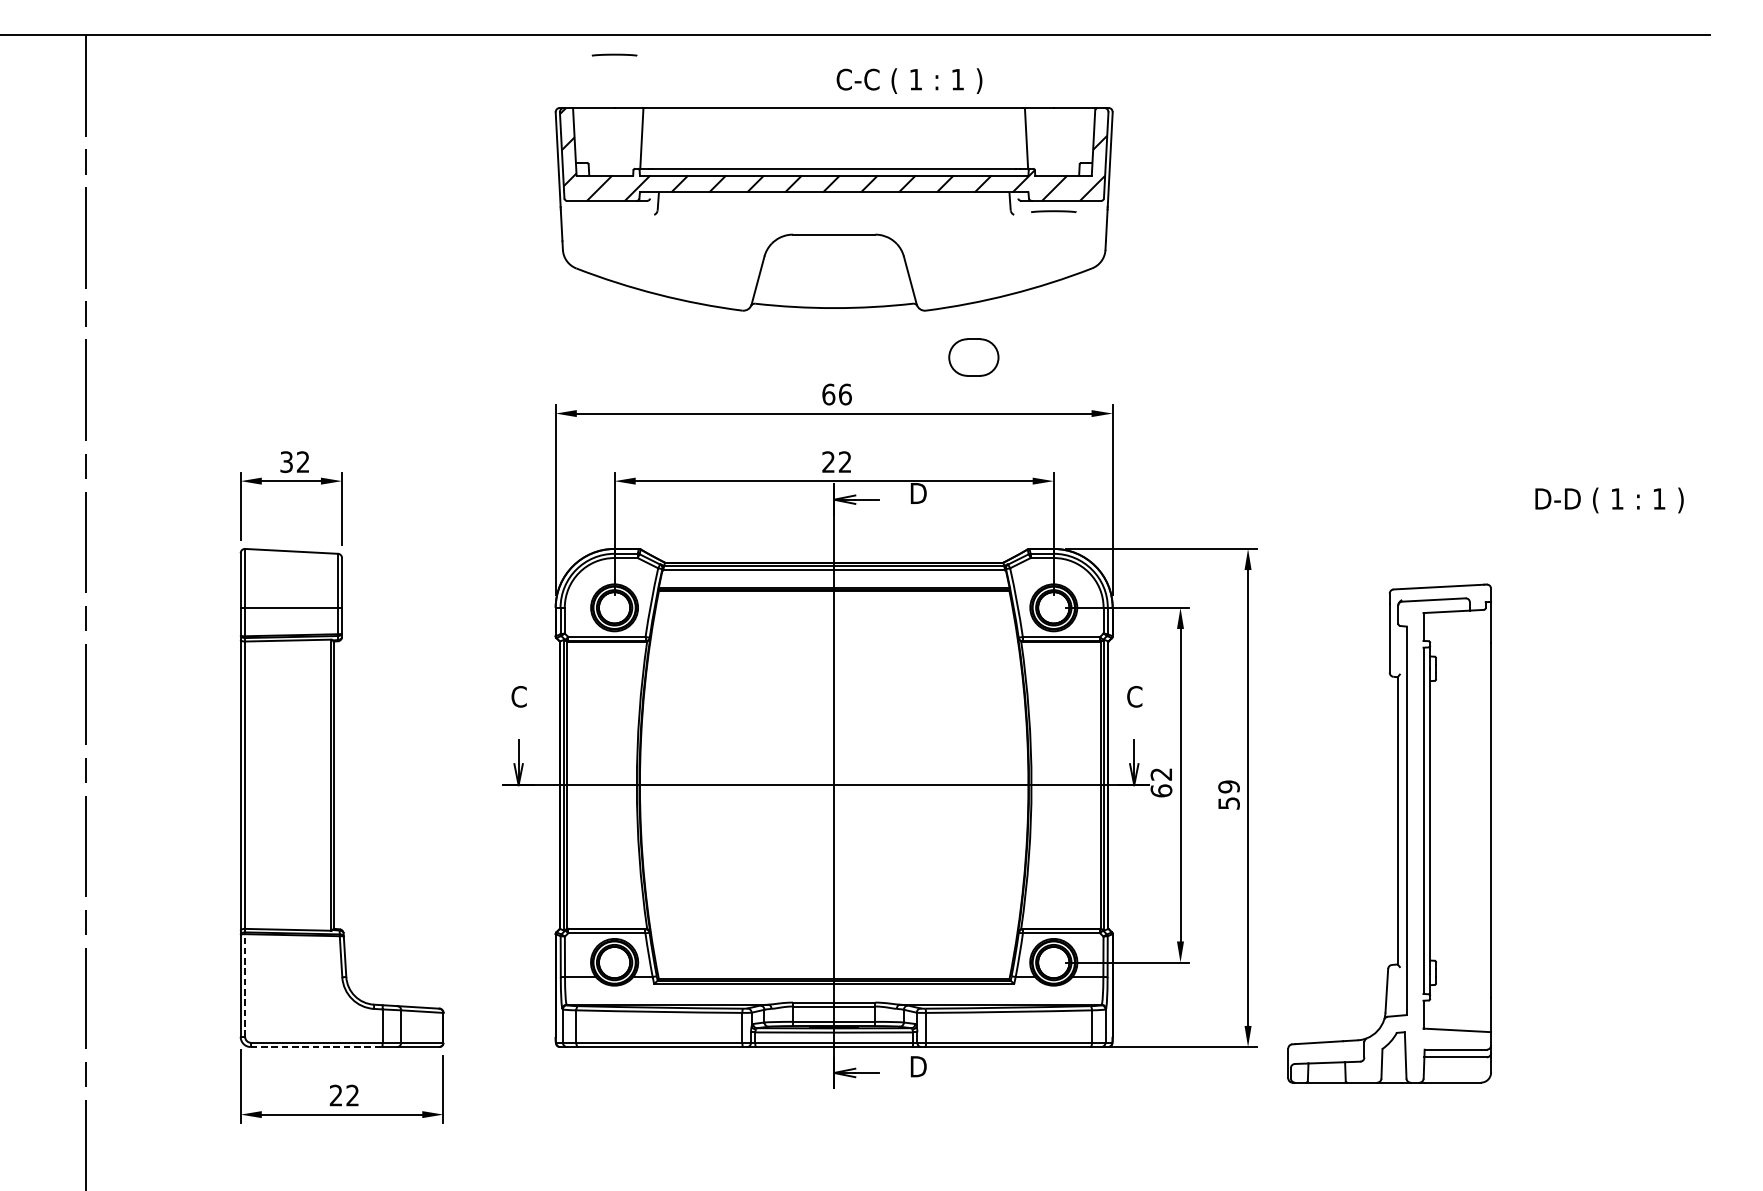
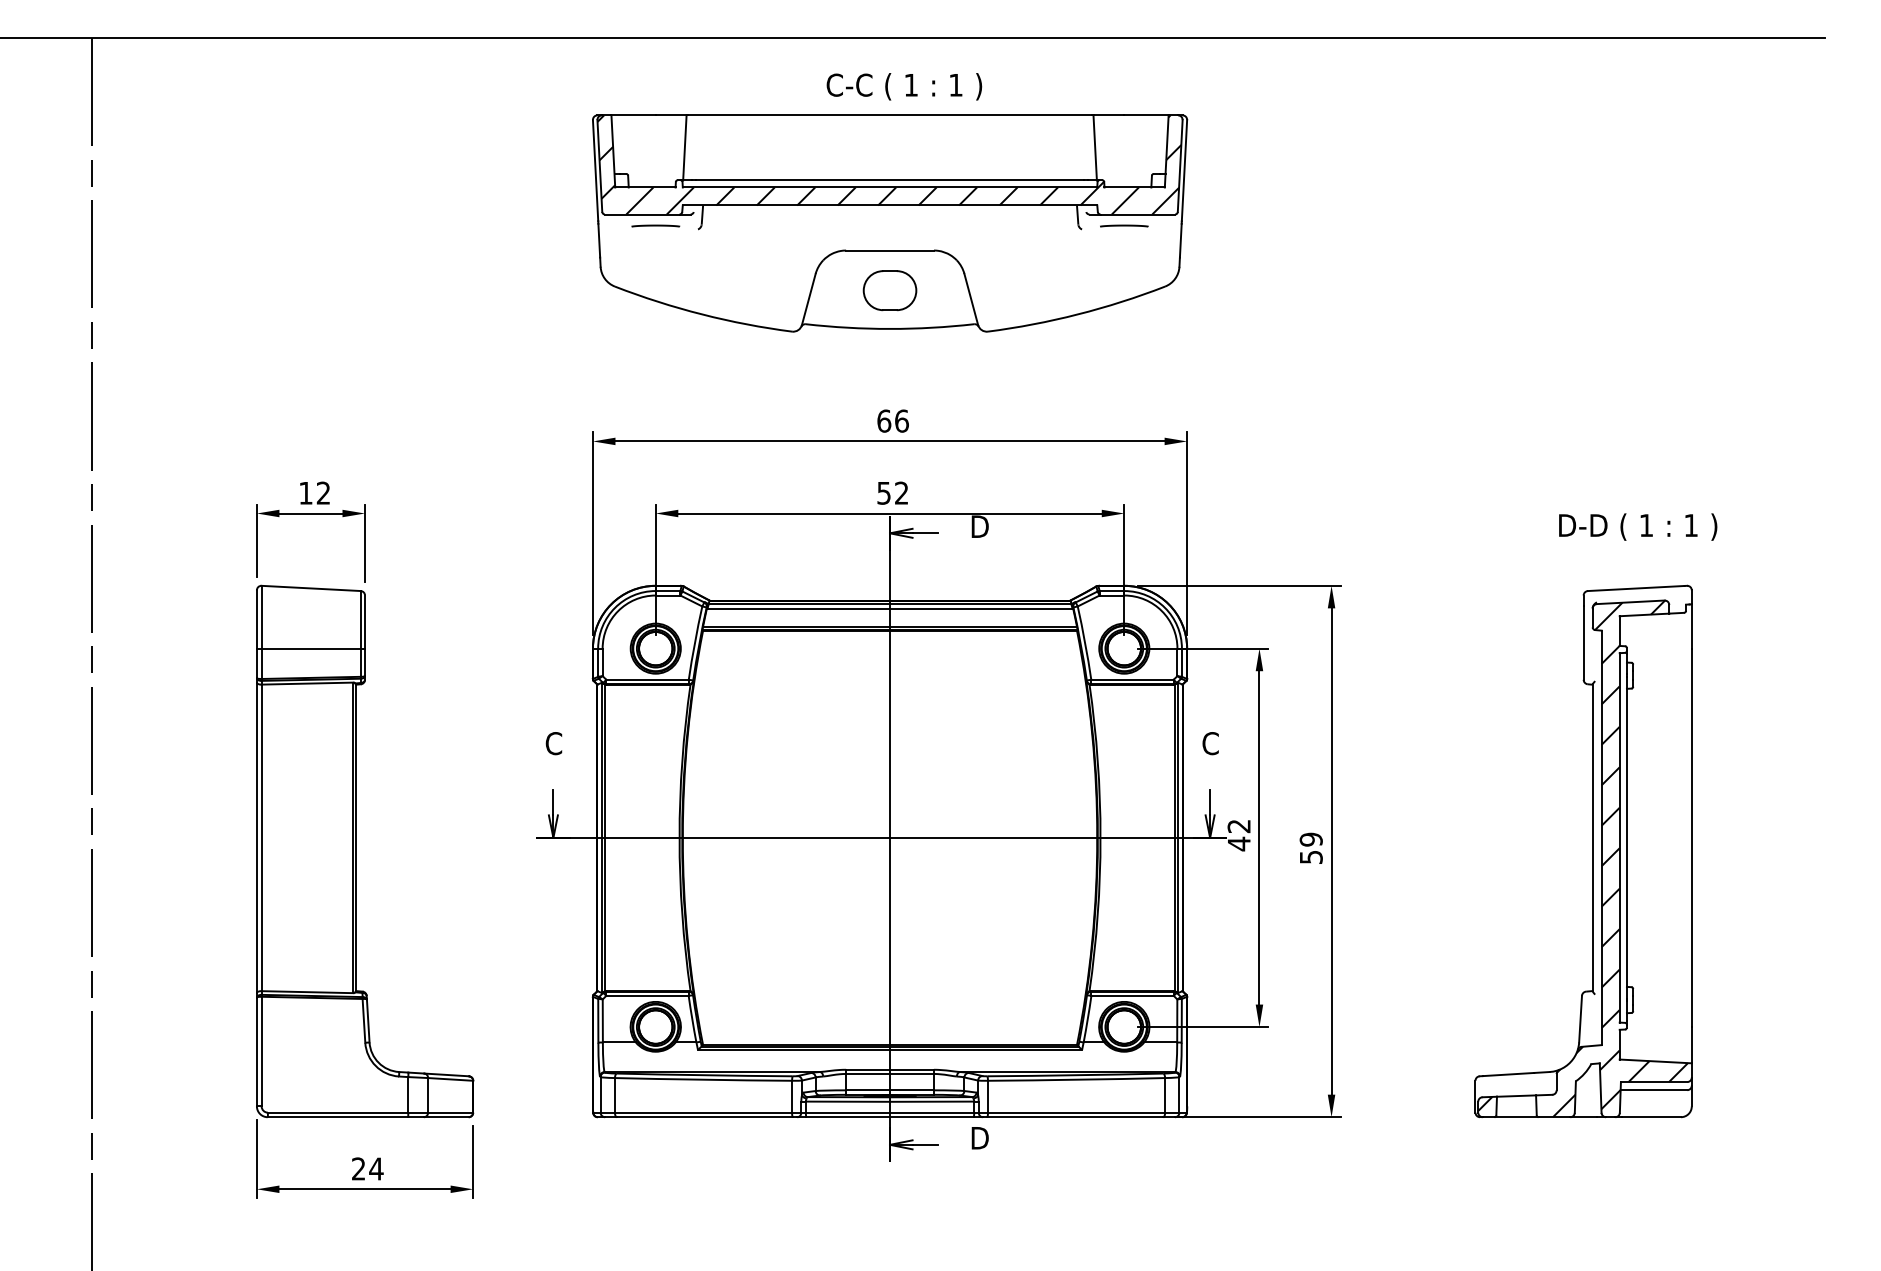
line: (614, 54) -> (655, 225), moved
text: (909, 80) -> (904, 86), moved
part: (973, 357) -> (889, 290), moved
text: (286, 461) -> (305, 492), 32 -> 12
text: (828, 461) -> (883, 492), 22 -> 52
text: (1609, 499) -> (1638, 526), moved
text: (1160, 790) -> (1238, 843), 62 -> 42
part: (1398, 833) -> (1592, 851), moved
line: (245, 985) -> (261, 1051), dashed -> solid
line: (317, 1047) -> (338, 1117), dashed -> solid
text: (352, 1095) -> (376, 1168), 22 -> 24

